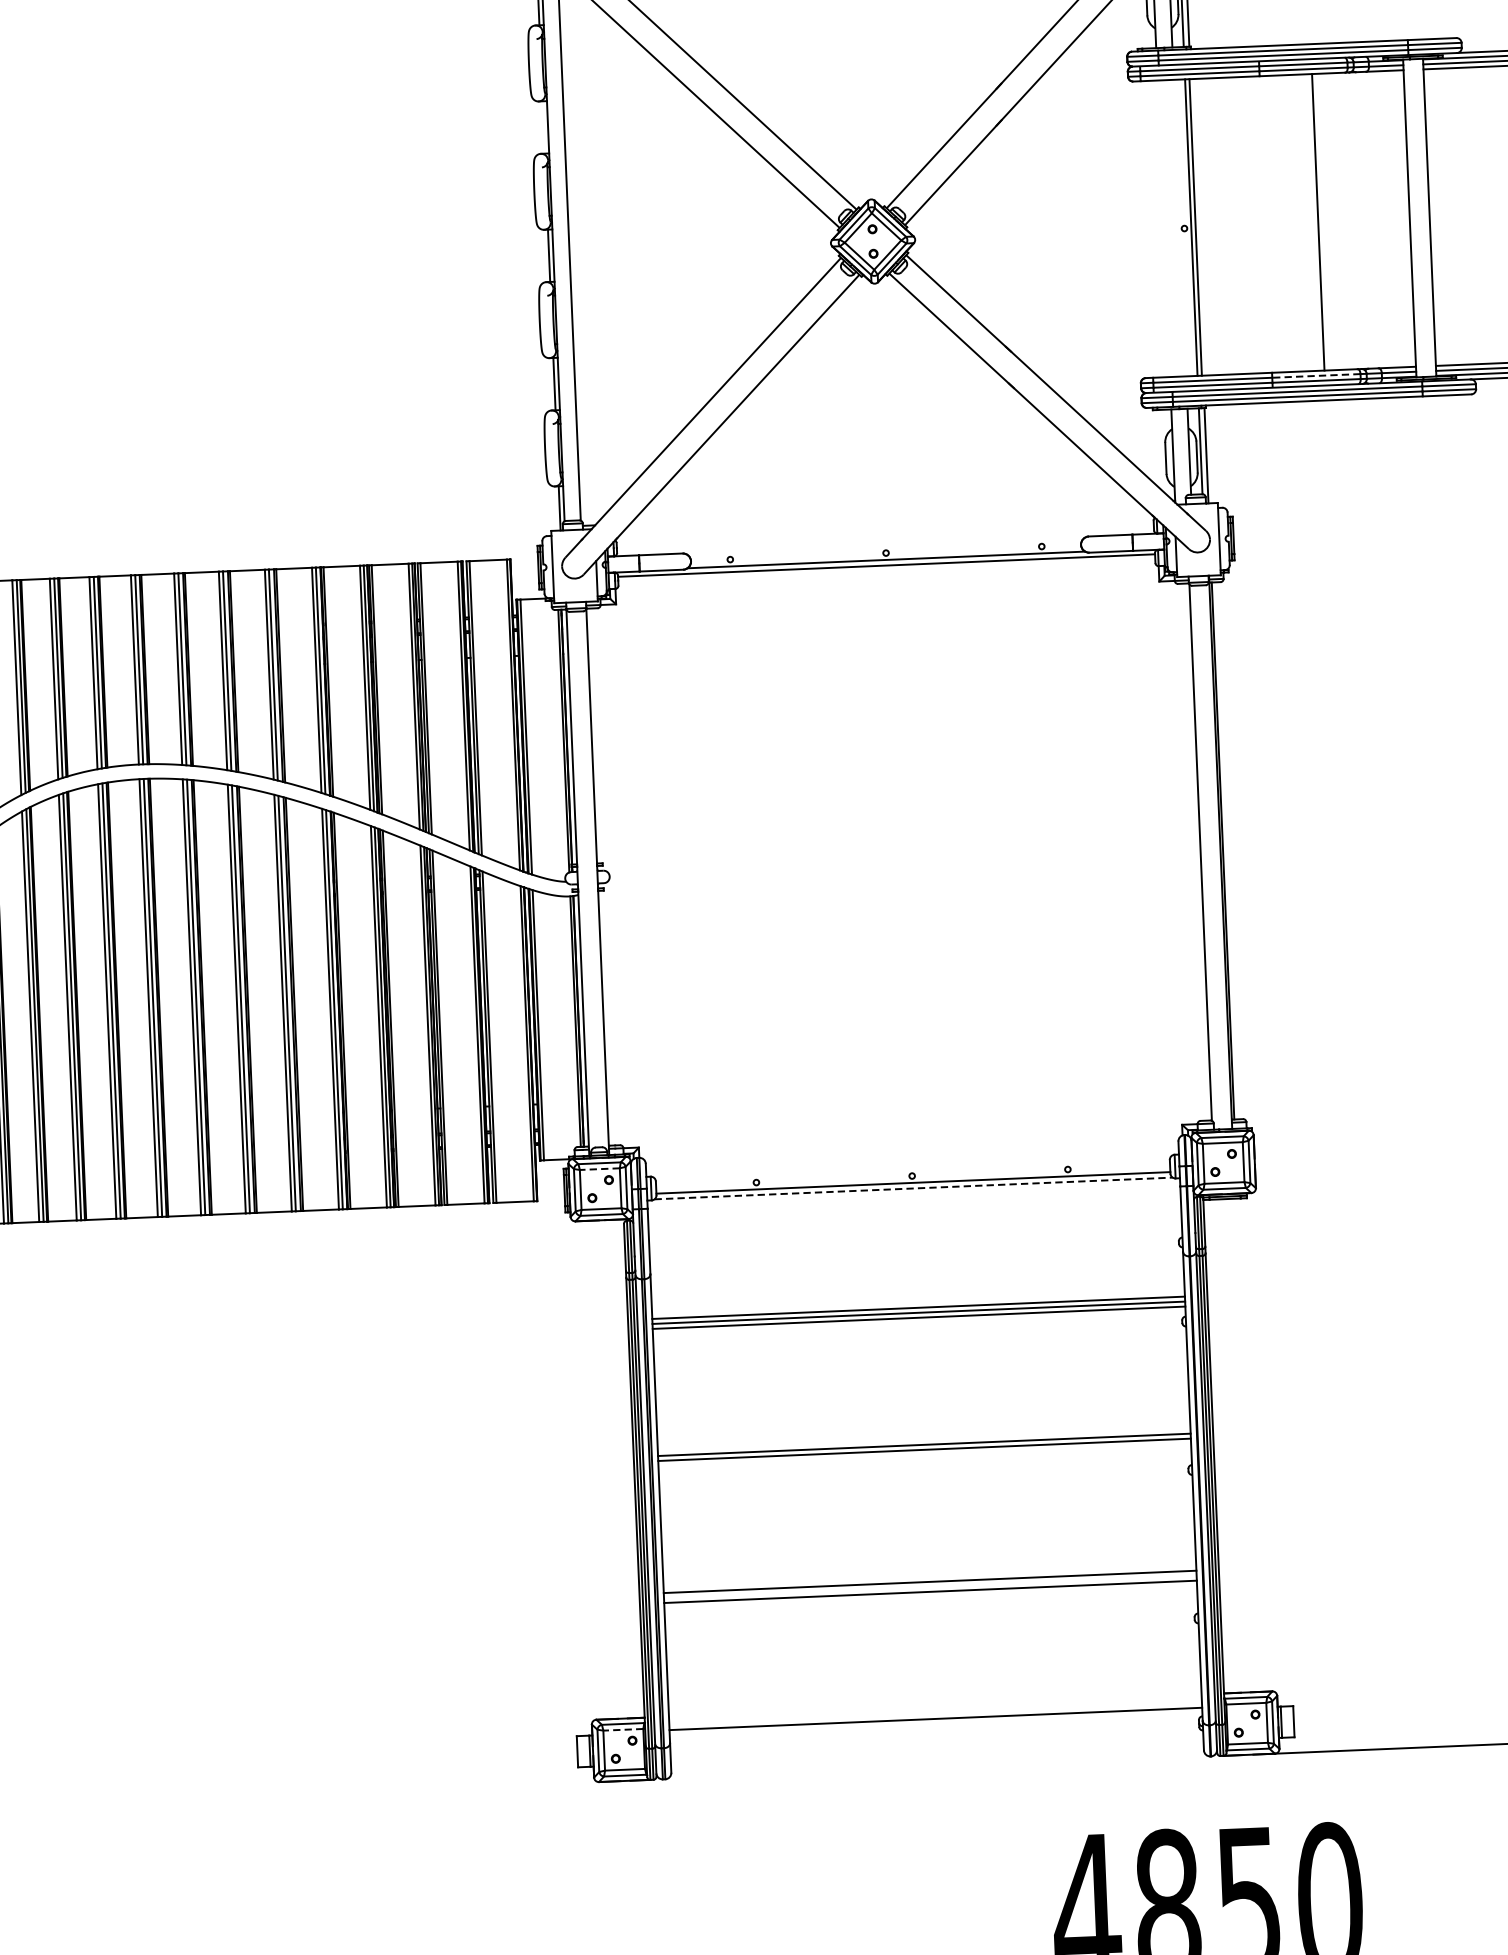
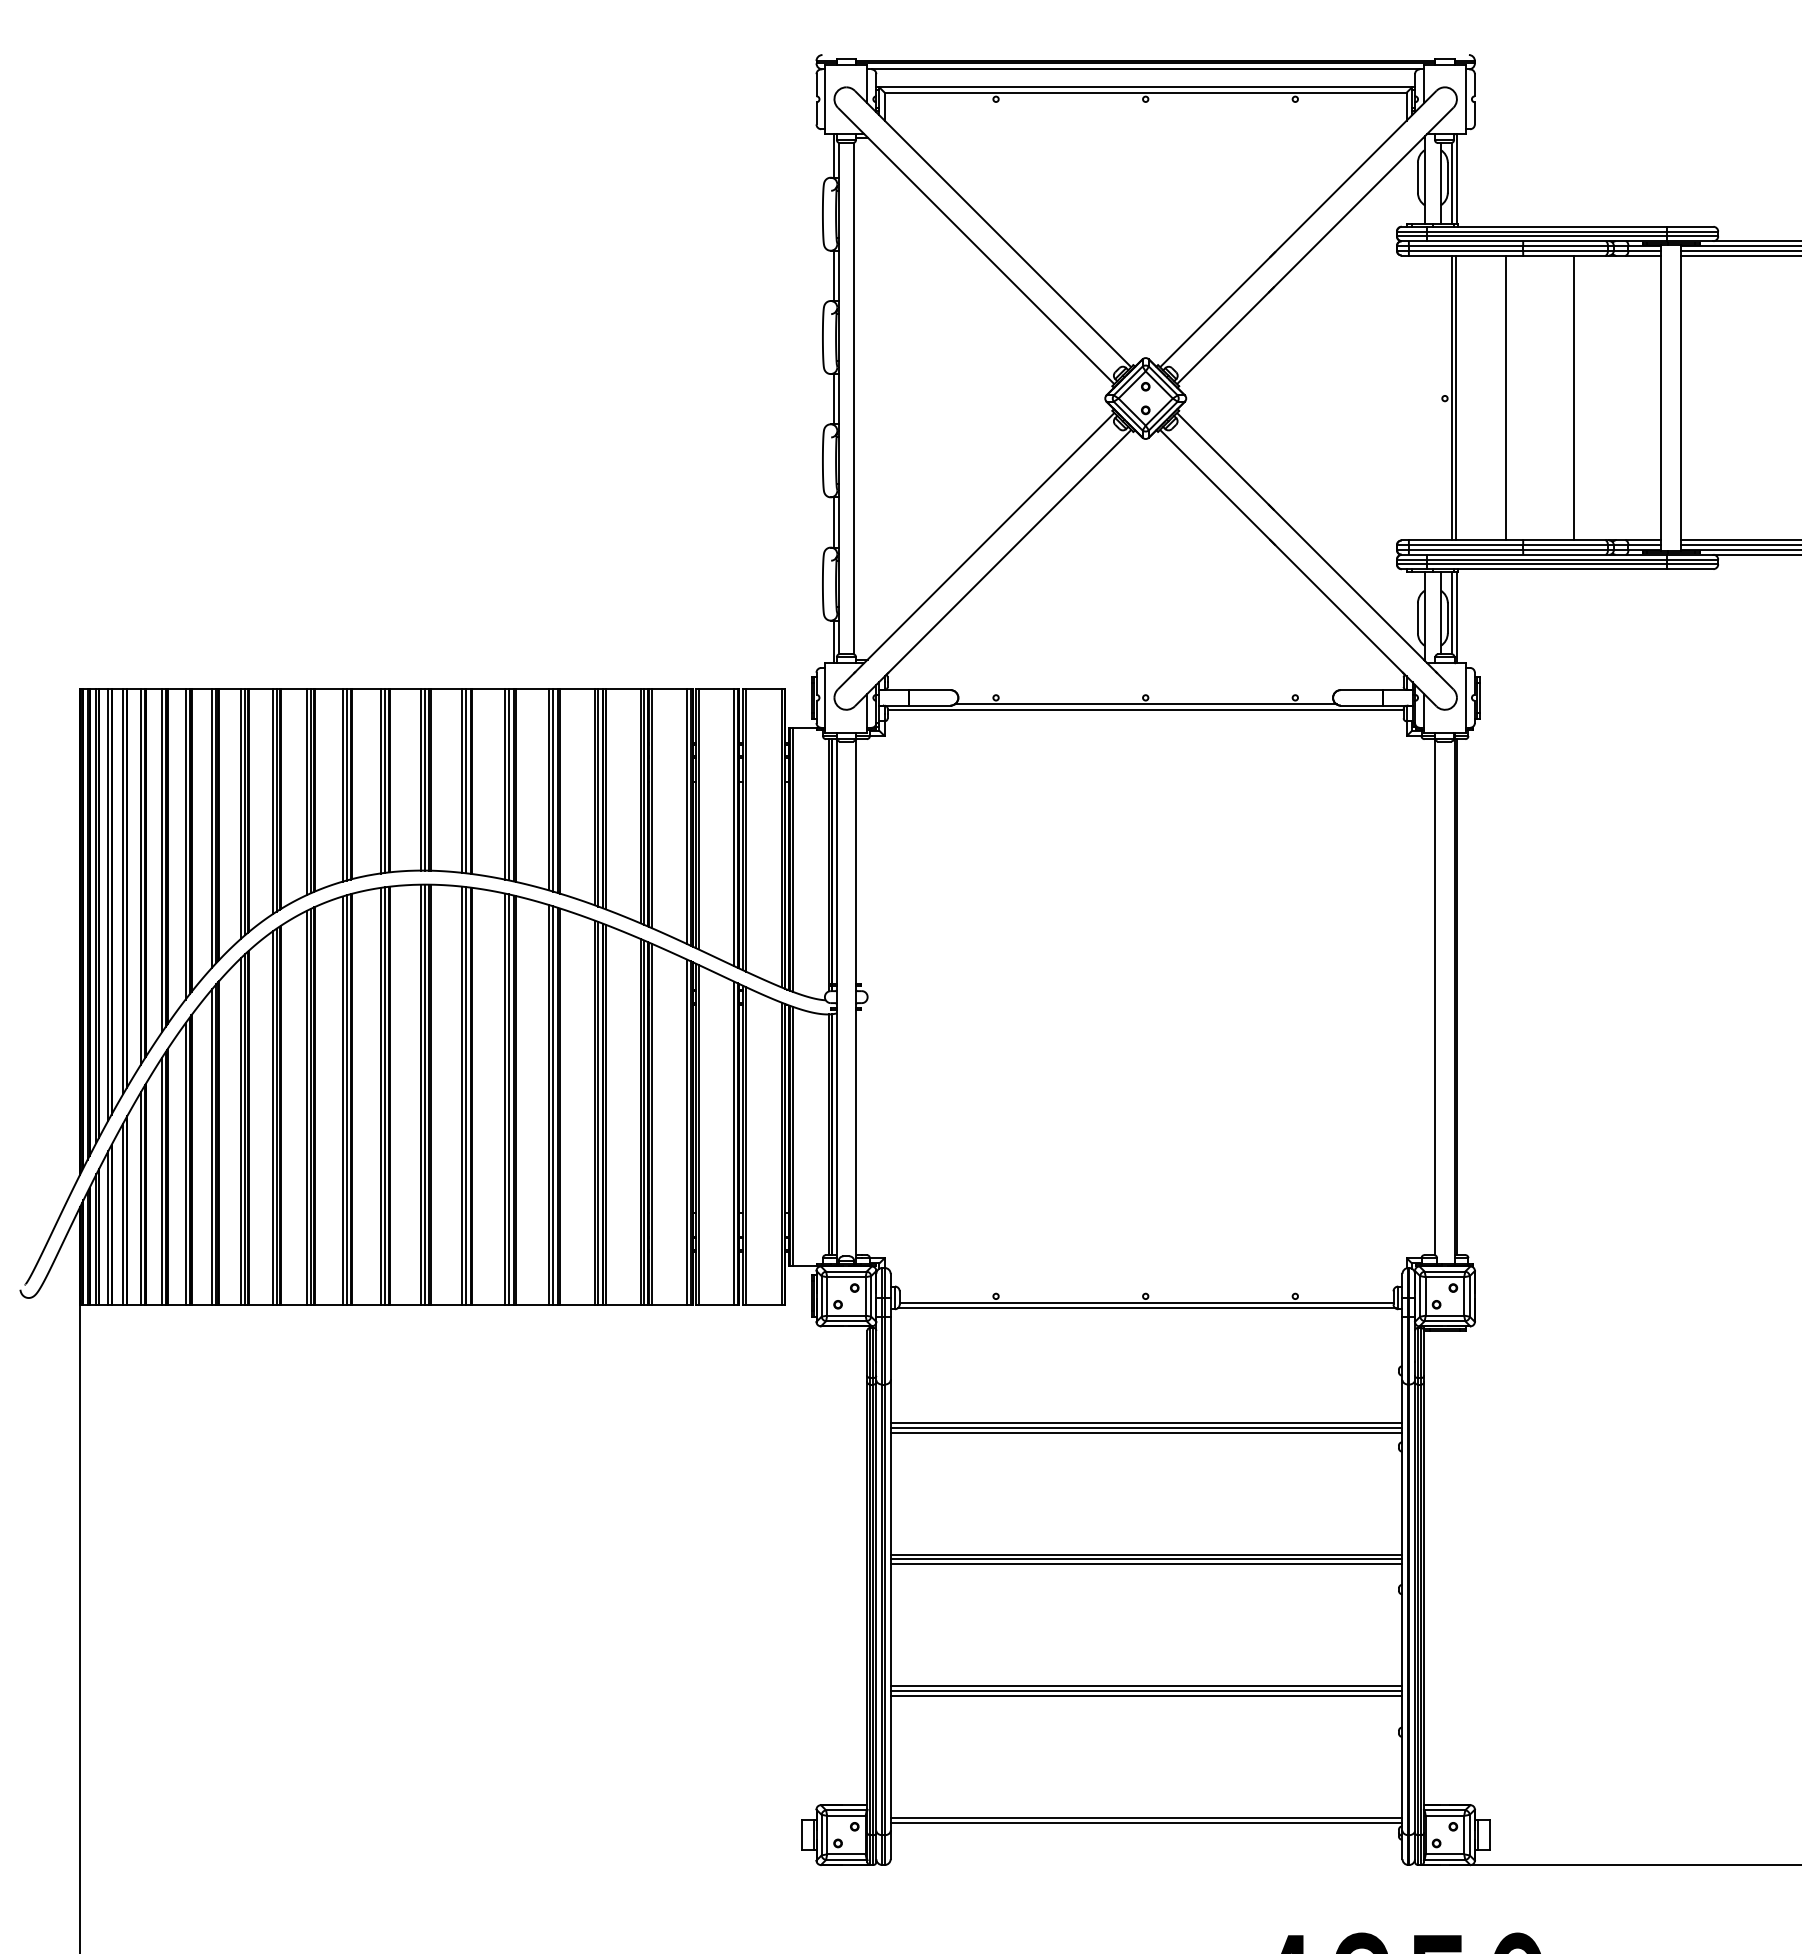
line: (543, 127) -> (834, 275), added
line: (1247, 224) -> (1505, 397), added
line: (1316, 376) -> (1565, 545), dashed -> solid
line: (598, 1169) -> (845, 1277), dashed -> solid
line: (913, 1188) -> (1146, 1308), dashed -> solid
line: (924, 1455) -> (1146, 1564), added
line: (930, 1587) -> (1146, 1691), added
line: (935, 1723) -> (1146, 1822), added
line: (622, 1729) -> (845, 1815), dashed -> solid

